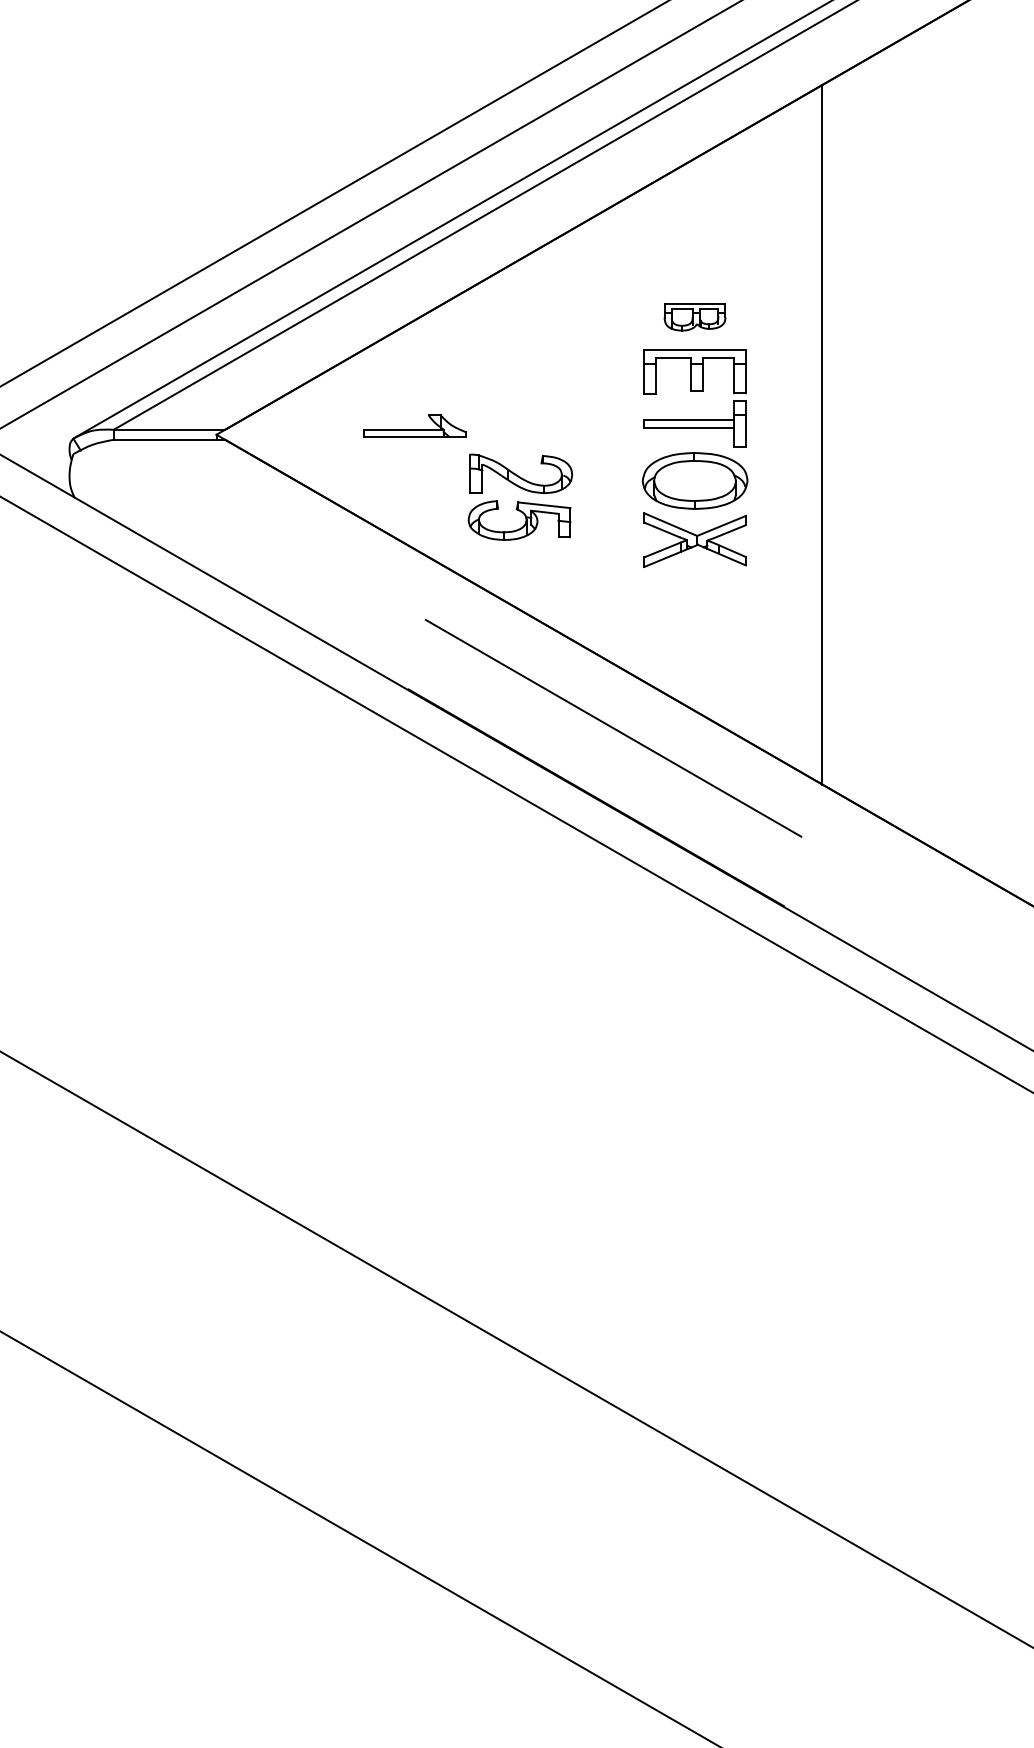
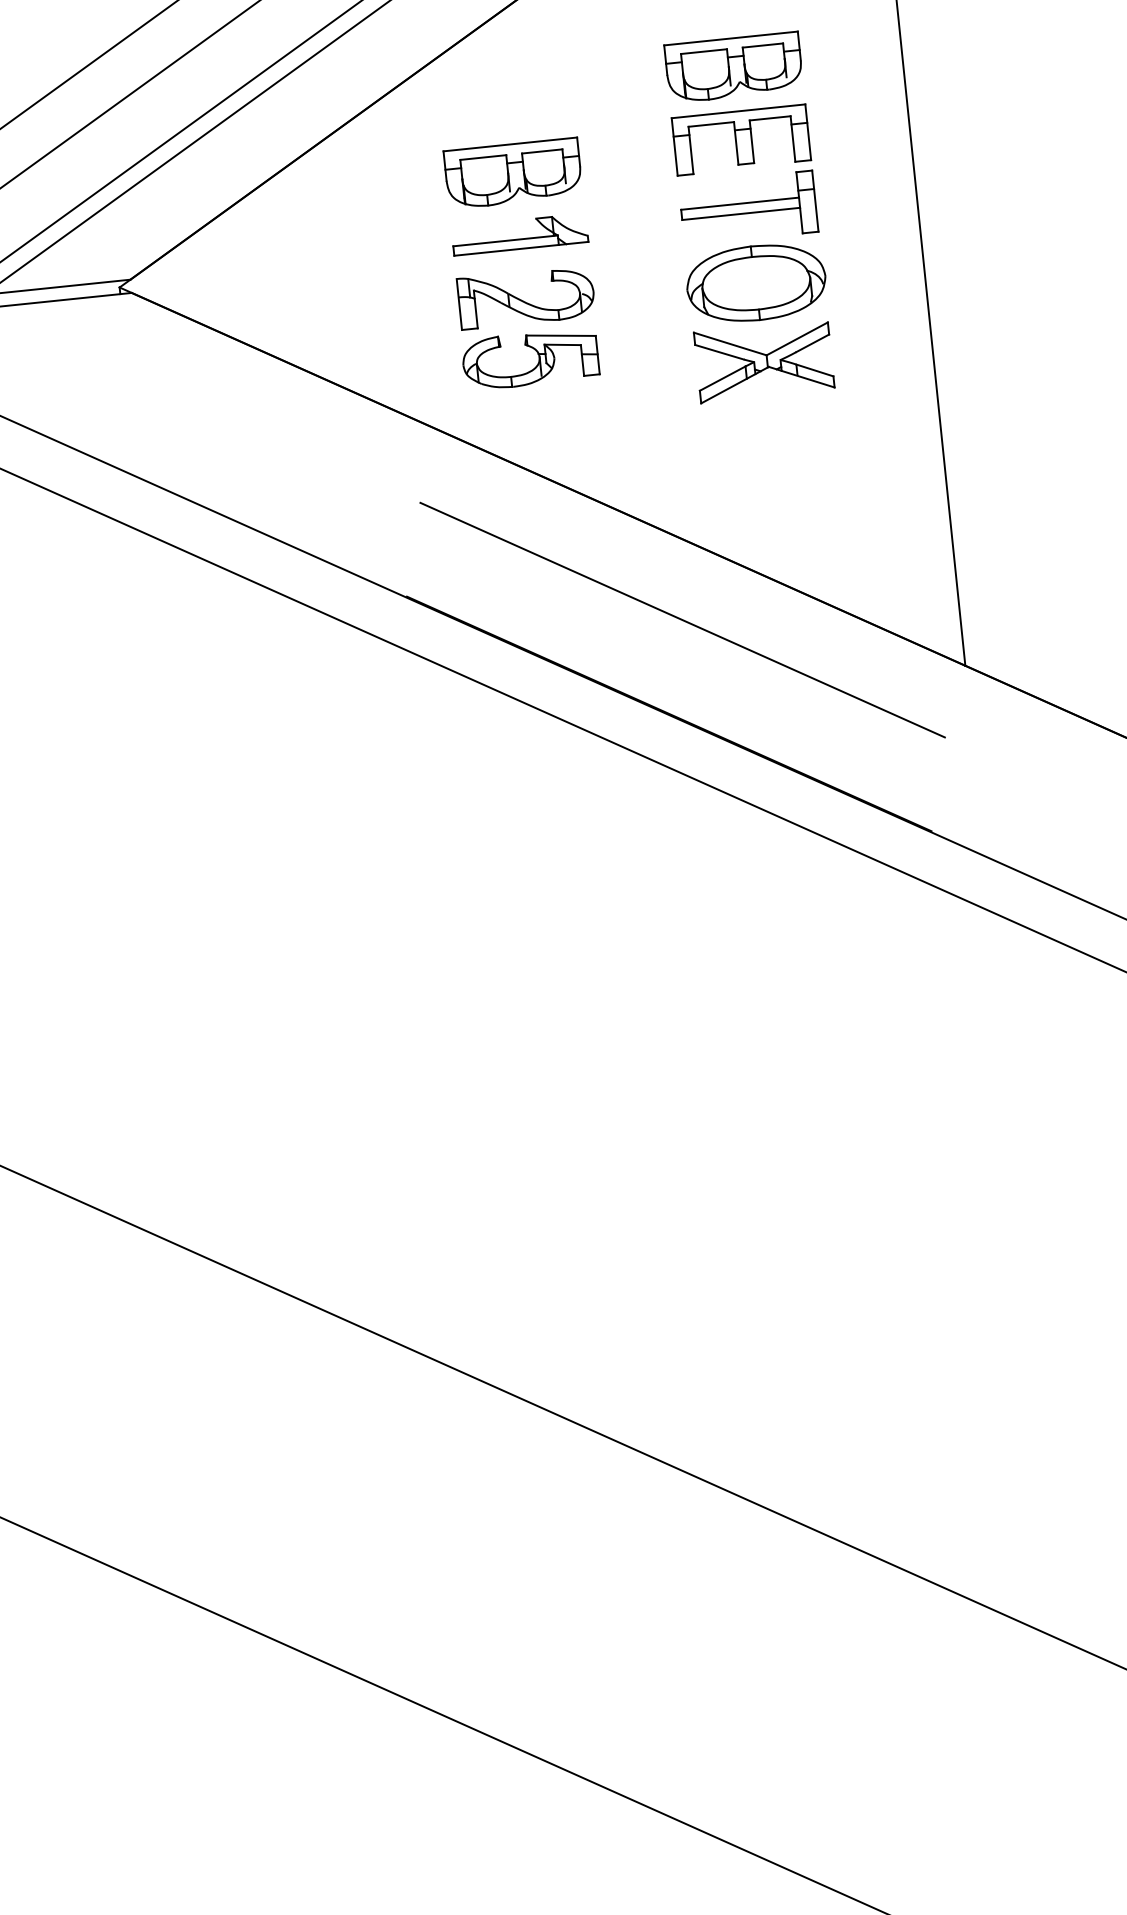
part: (694, 317) -> (733, 67), size x1.67
part: (520, 379) -> (512, 173), added
part: (414, 425) -> (518, 233), moved

